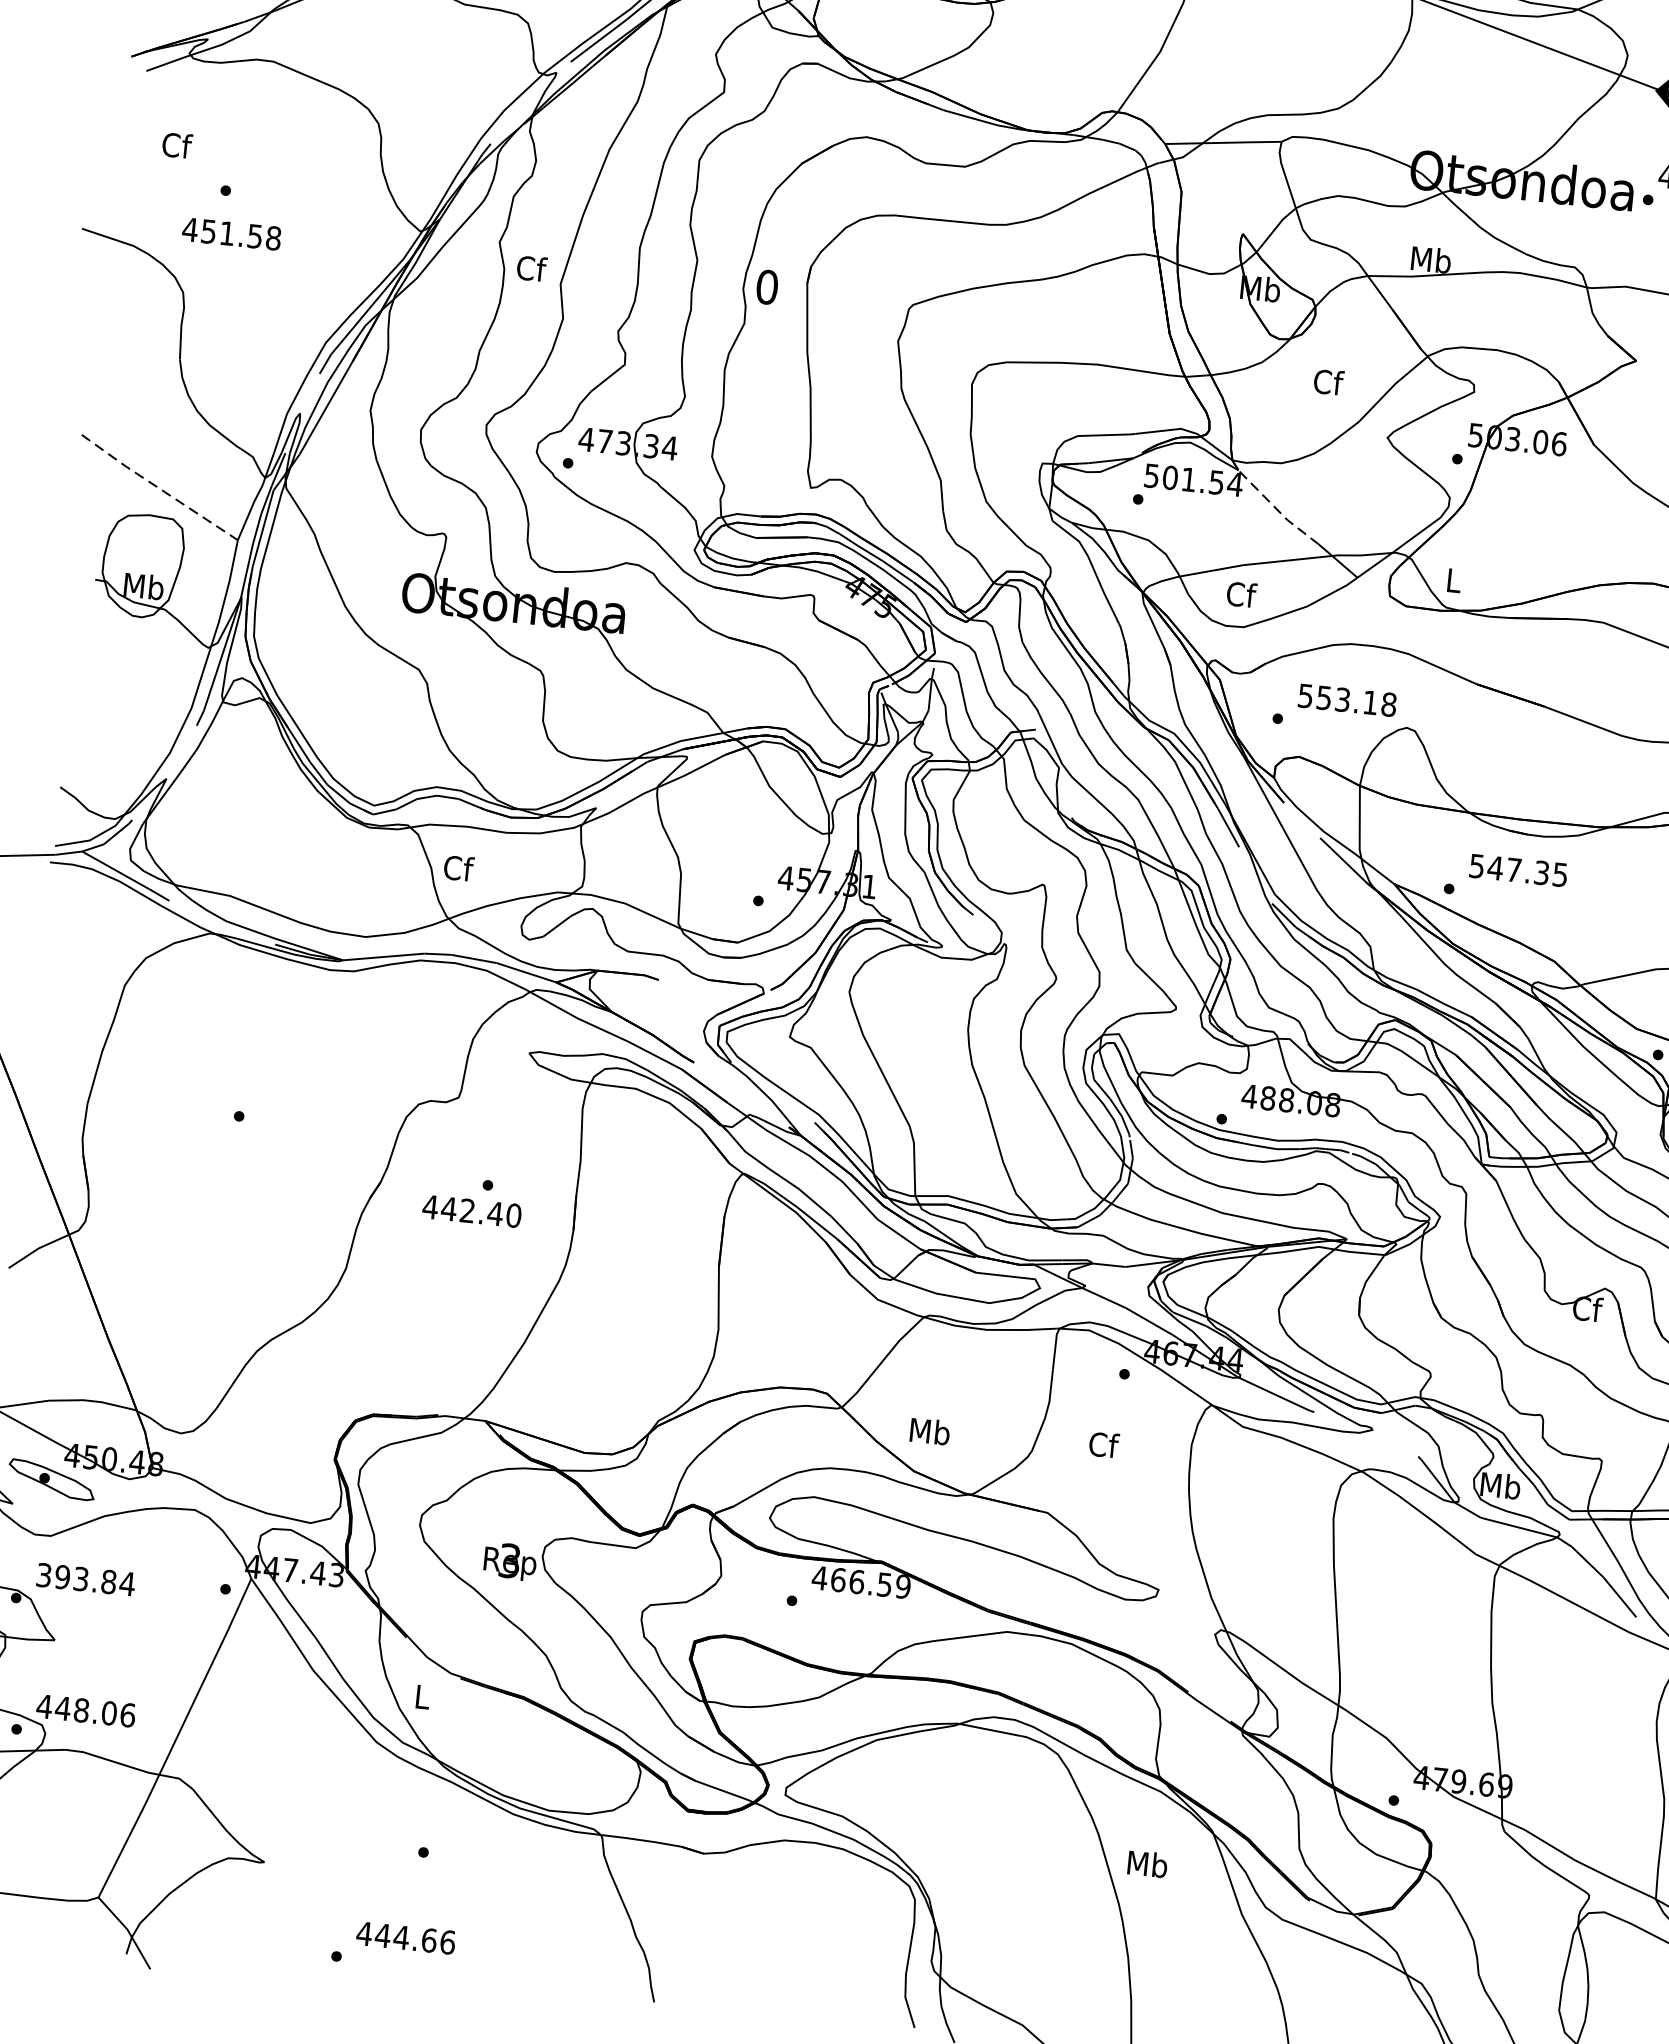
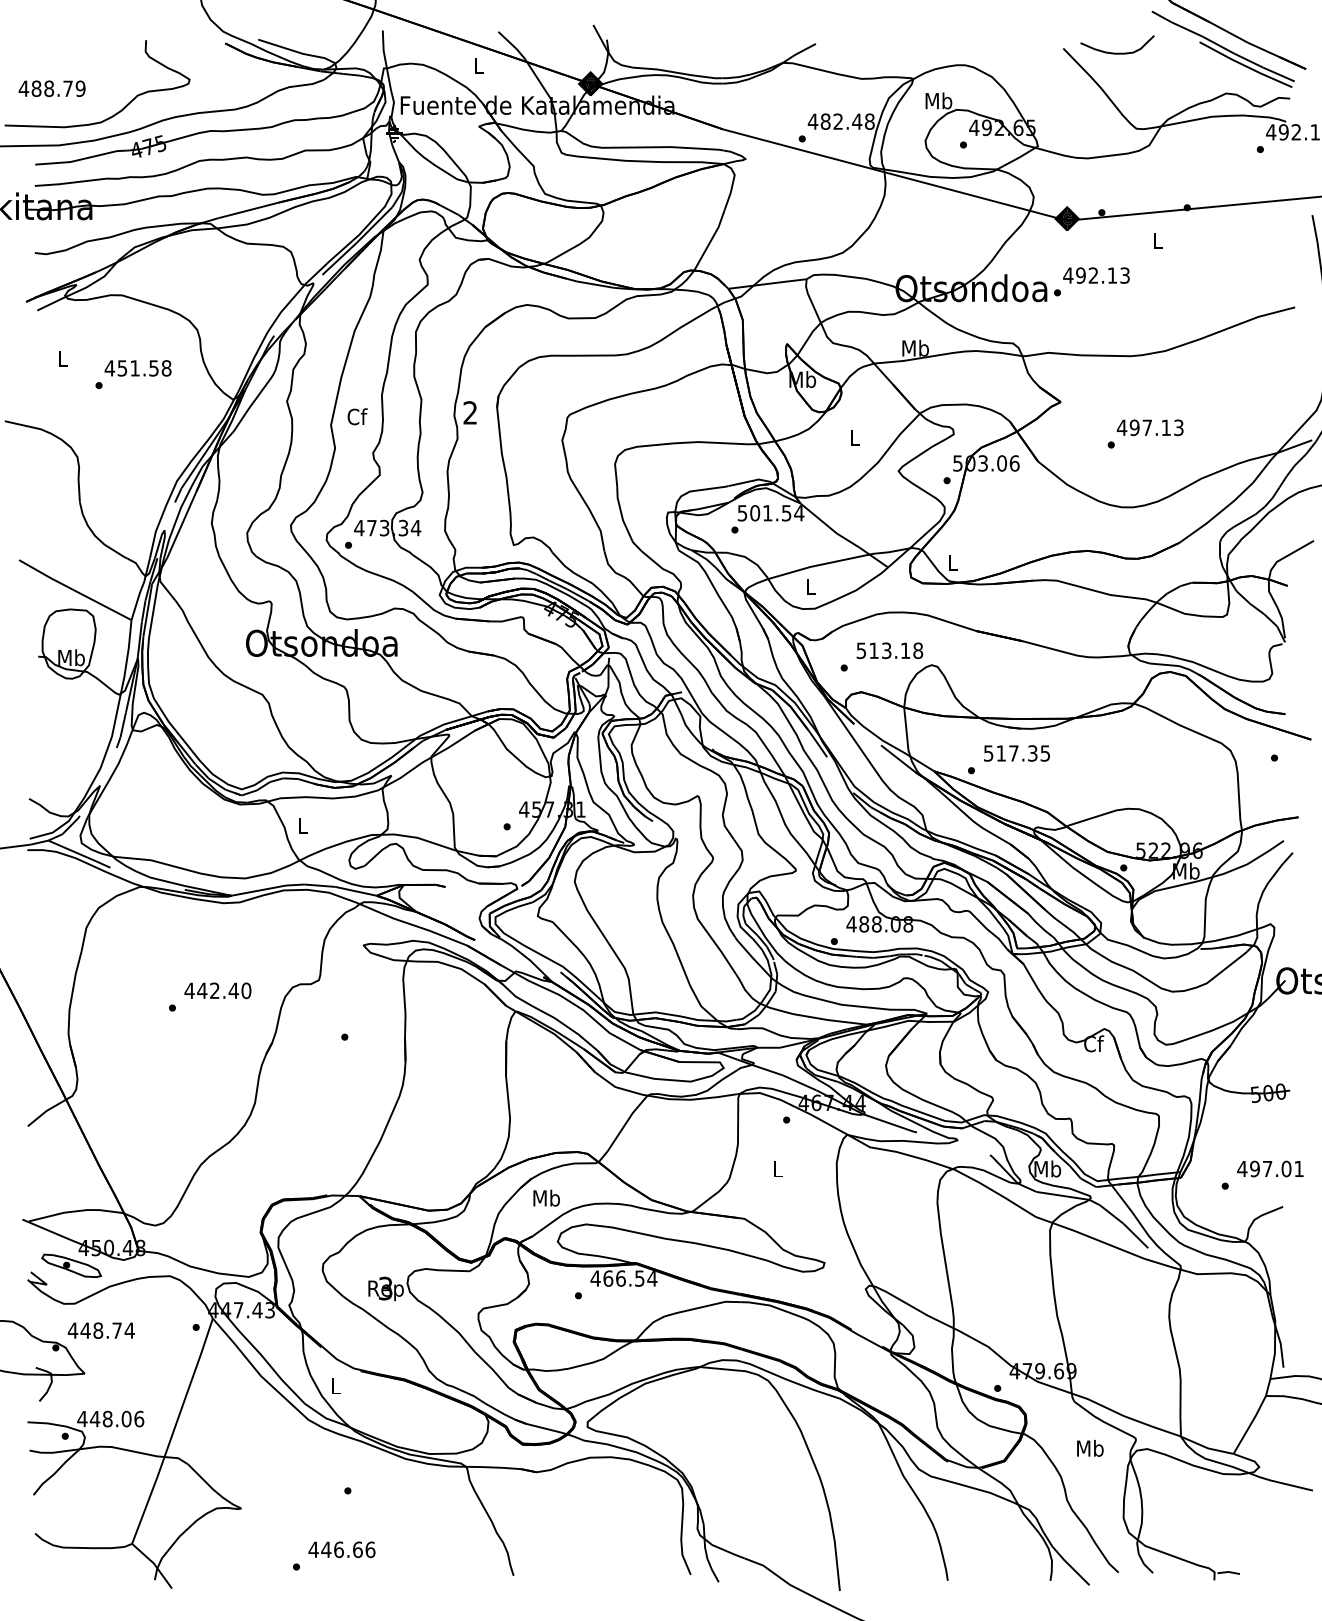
text: (177, 145) -> (63, 358), Cf -> L
text: (230, 234) -> (137, 368), moved
text: (531, 268) -> (357, 416), moved
text: (767, 286) -> (470, 412), 0 -> 2
text: (1329, 381) -> (855, 437), Cf -> L
line: (160, 488) -> (75, 590), dashed -> solid
line: (1277, 510) -> (829, 527), dashed -> solid
text: (1242, 594) -> (811, 586), Cf -> L
text: (1323, 697) -> (873, 650), 553.18 -> 513.18
text: (459, 868) -> (303, 825), Cf -> L
text: (1495, 868) -> (1001, 753), 547.35 -> 517.35
text: (471, 1210) -> (217, 990), moved
text: (929, 1430) -> (546, 1197), moved
text: (1103, 1443) -> (777, 1168), Cf -> L
text: (75, 1578) -> (94, 1330), 393.84 -> 448.74
text: (903, 1586) -> (652, 1278), 466.59 -> 466.54
text: (1147, 1864) -> (1090, 1448), moved
text: (400, 1937) -> (338, 1549), 444.66 -> 446.66

